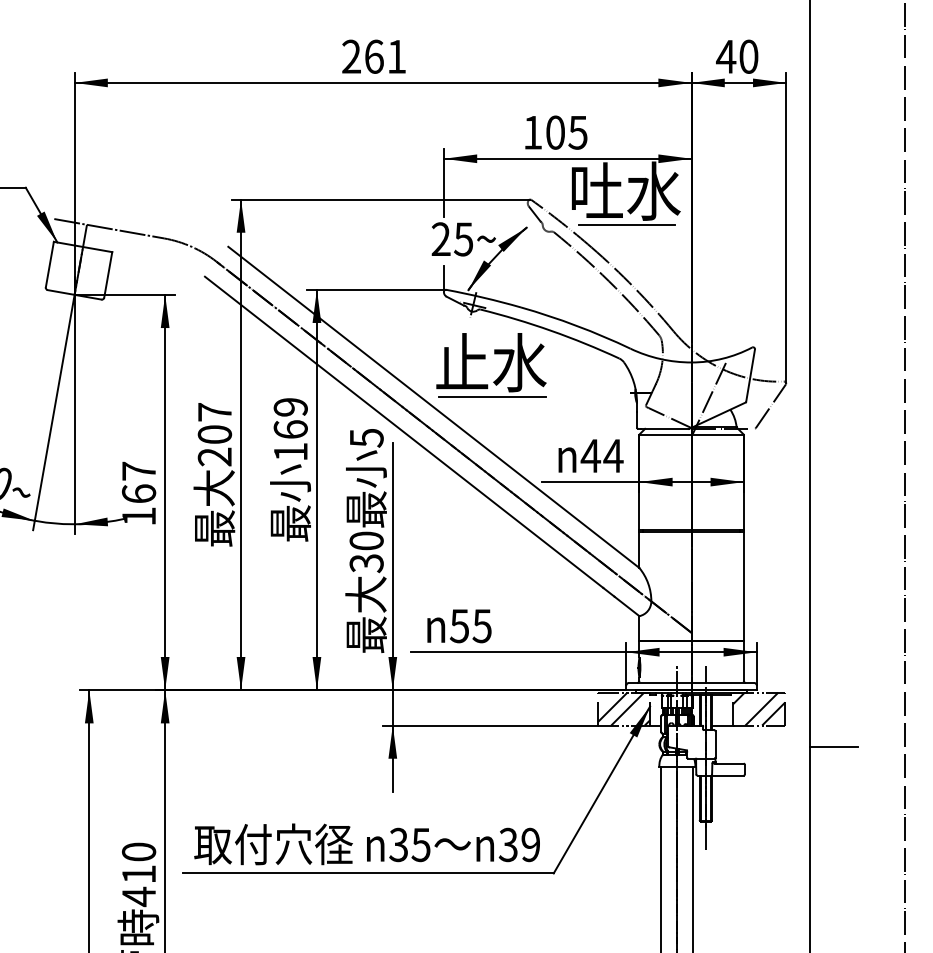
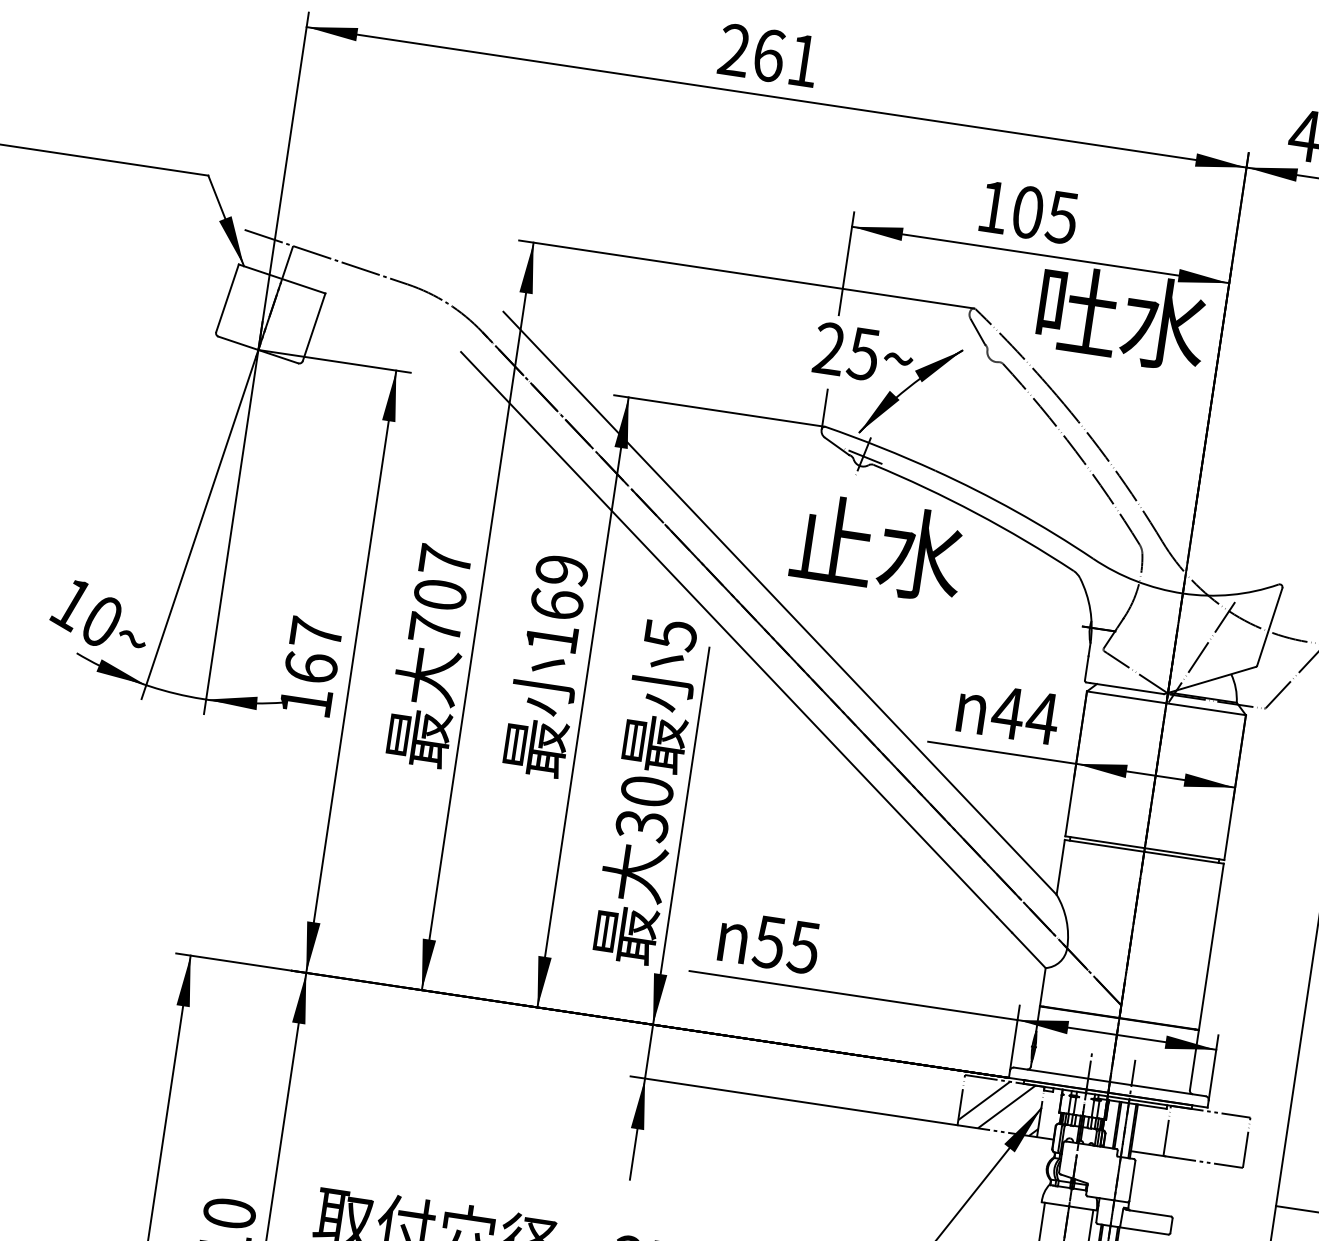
line: (626, 225) -> (1114, 369), removed
line: (491, 396) -> (870, 599), removed
text: (214, 456) -> (434, 628), 207 -> 707
hatch: (759, 708) -> (1207, 1136), removed

